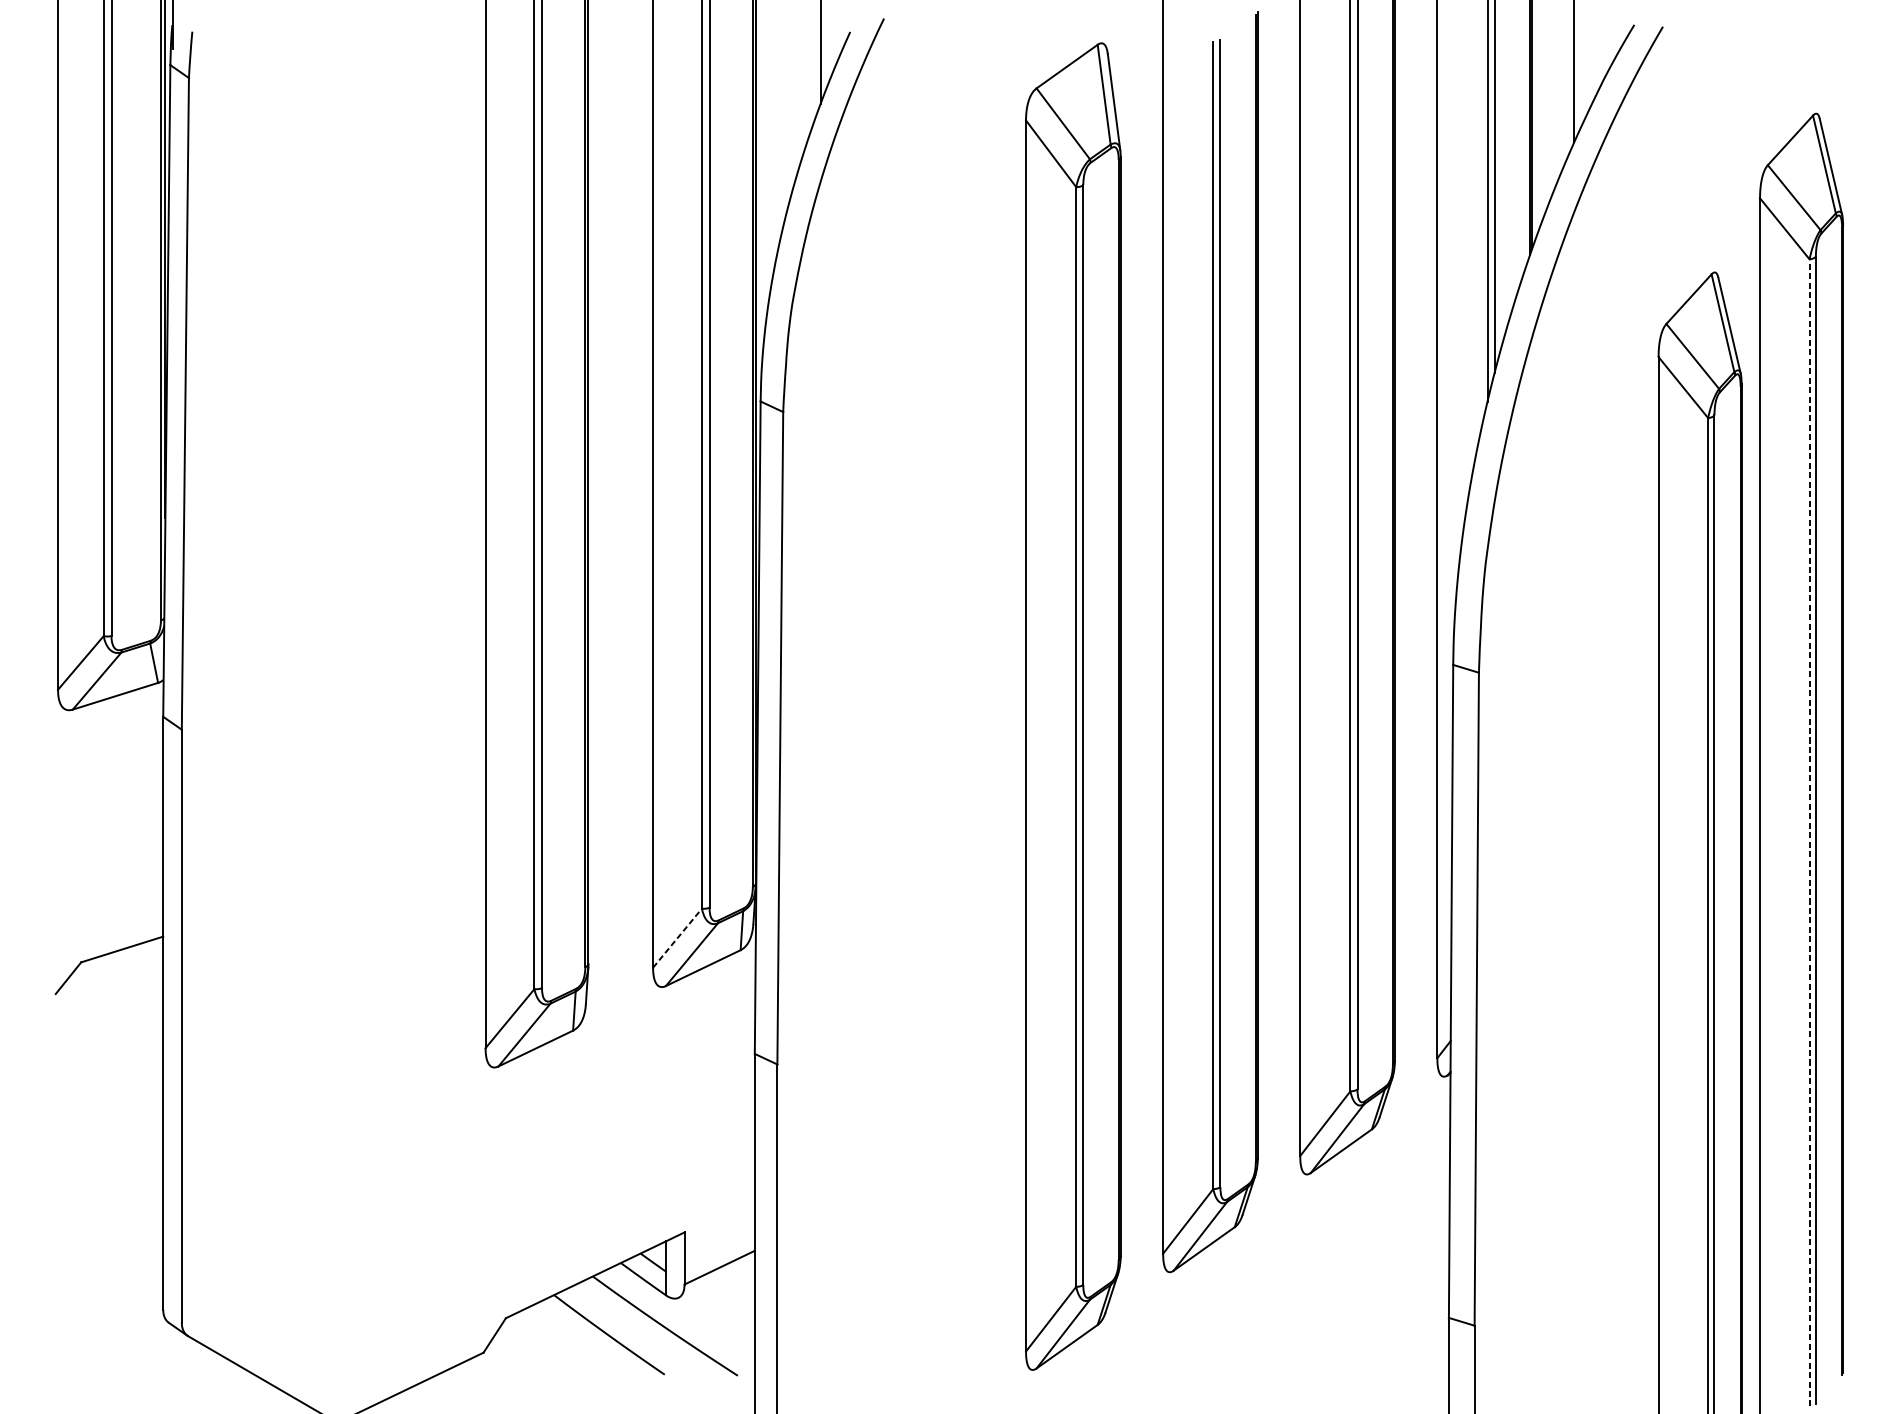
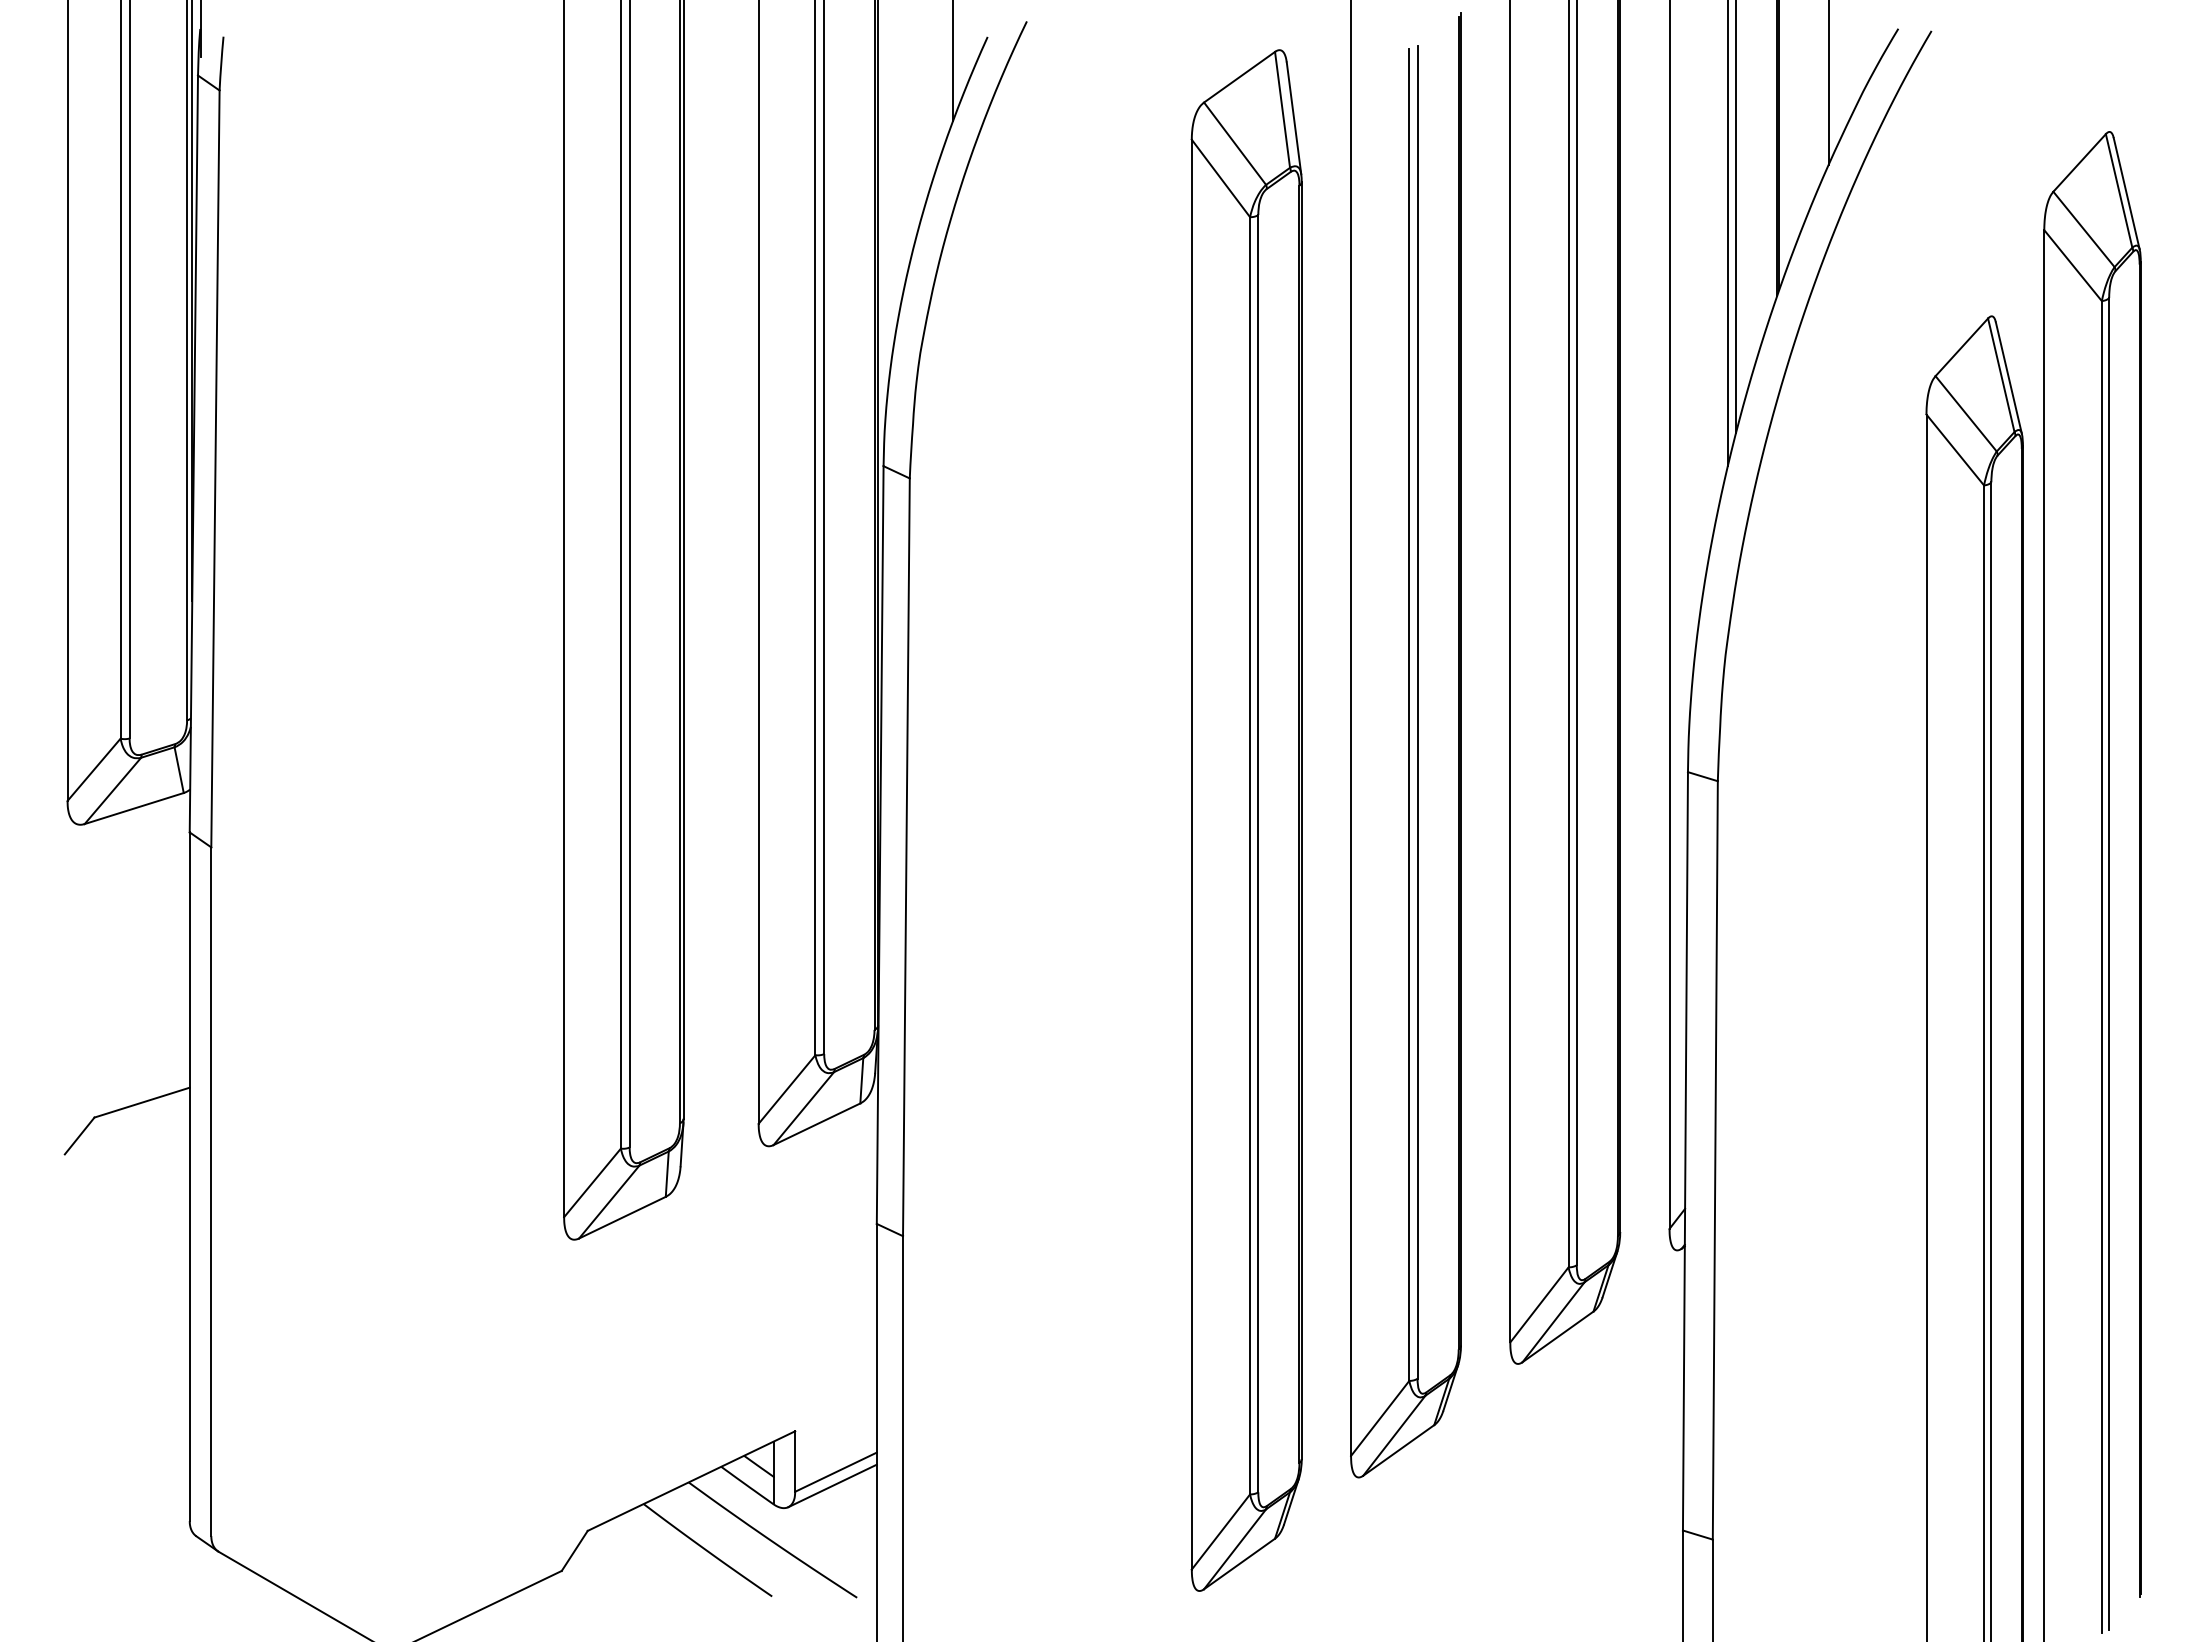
line: (1809, 832) -> (2101, 966), dashed -> solid
line: (677, 938) -> (787, 1089), dashed -> solid
line: (716, 1279) -> (832, 1485), added

